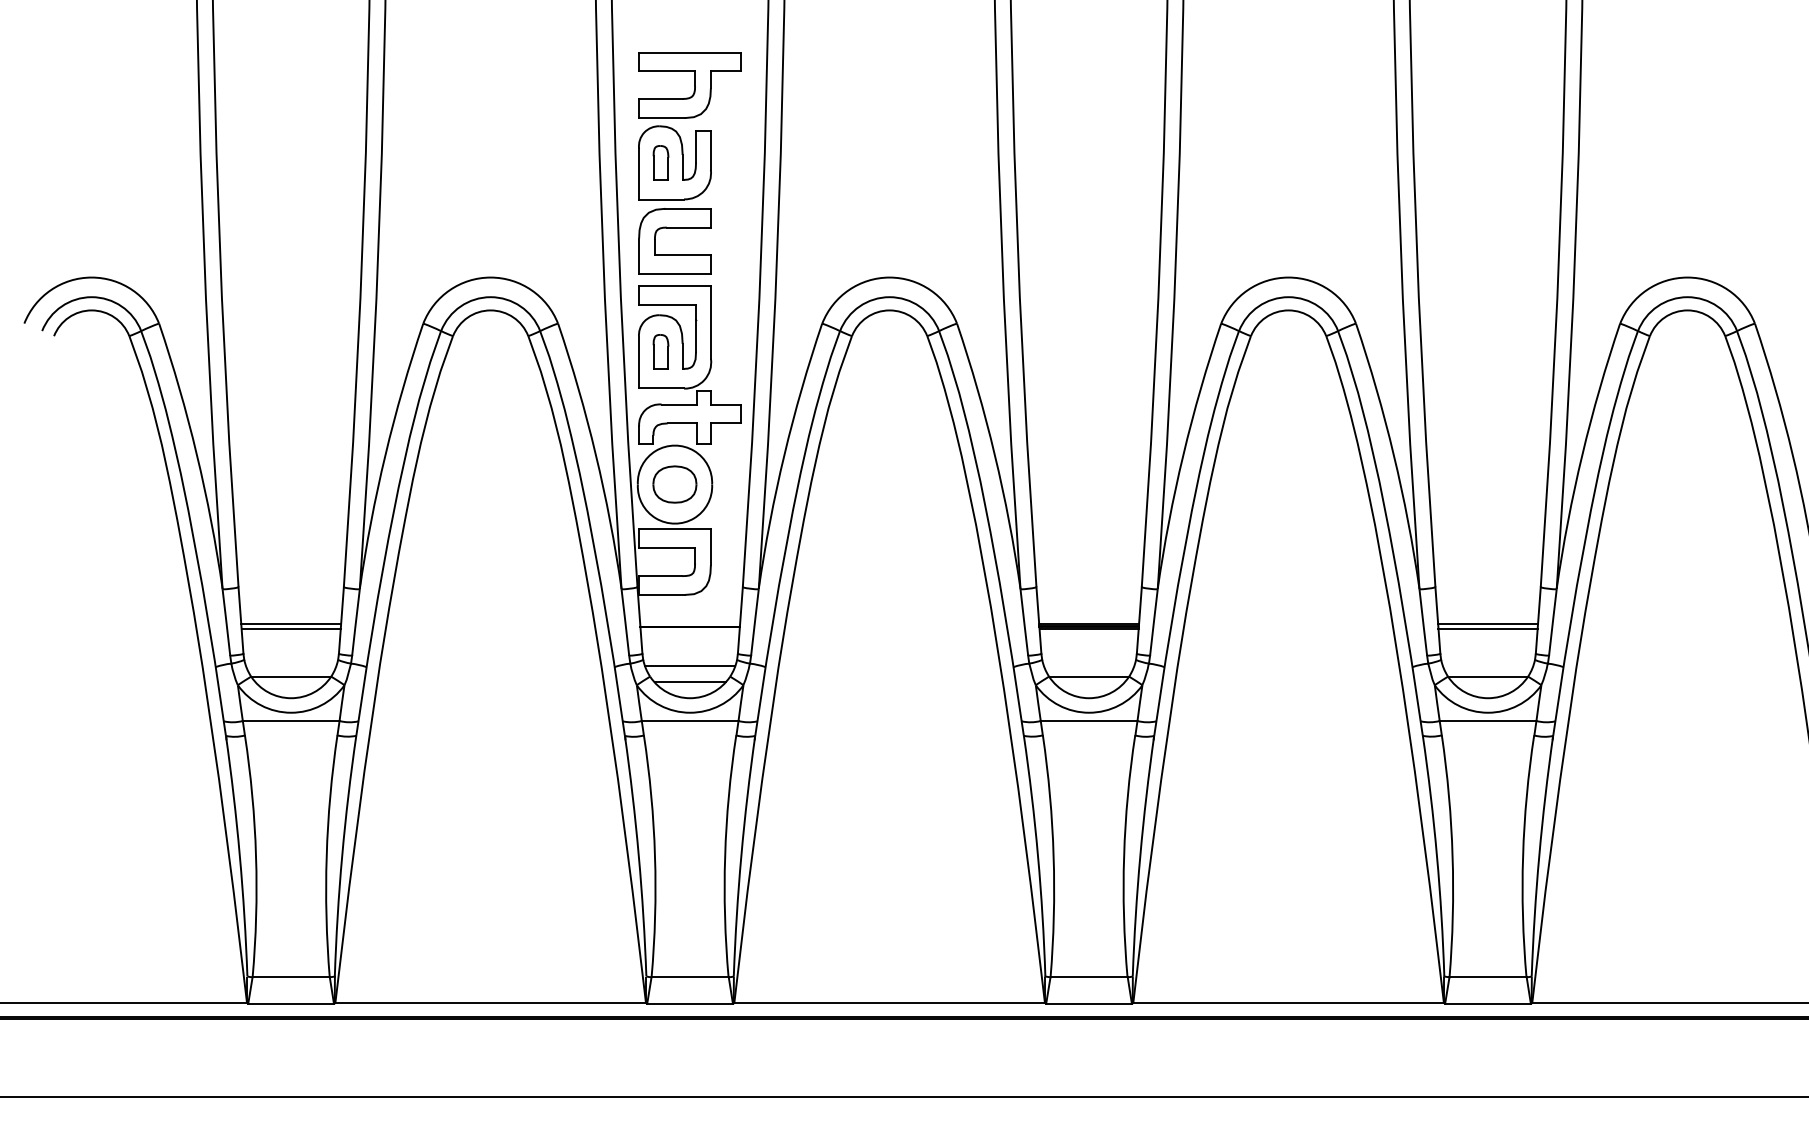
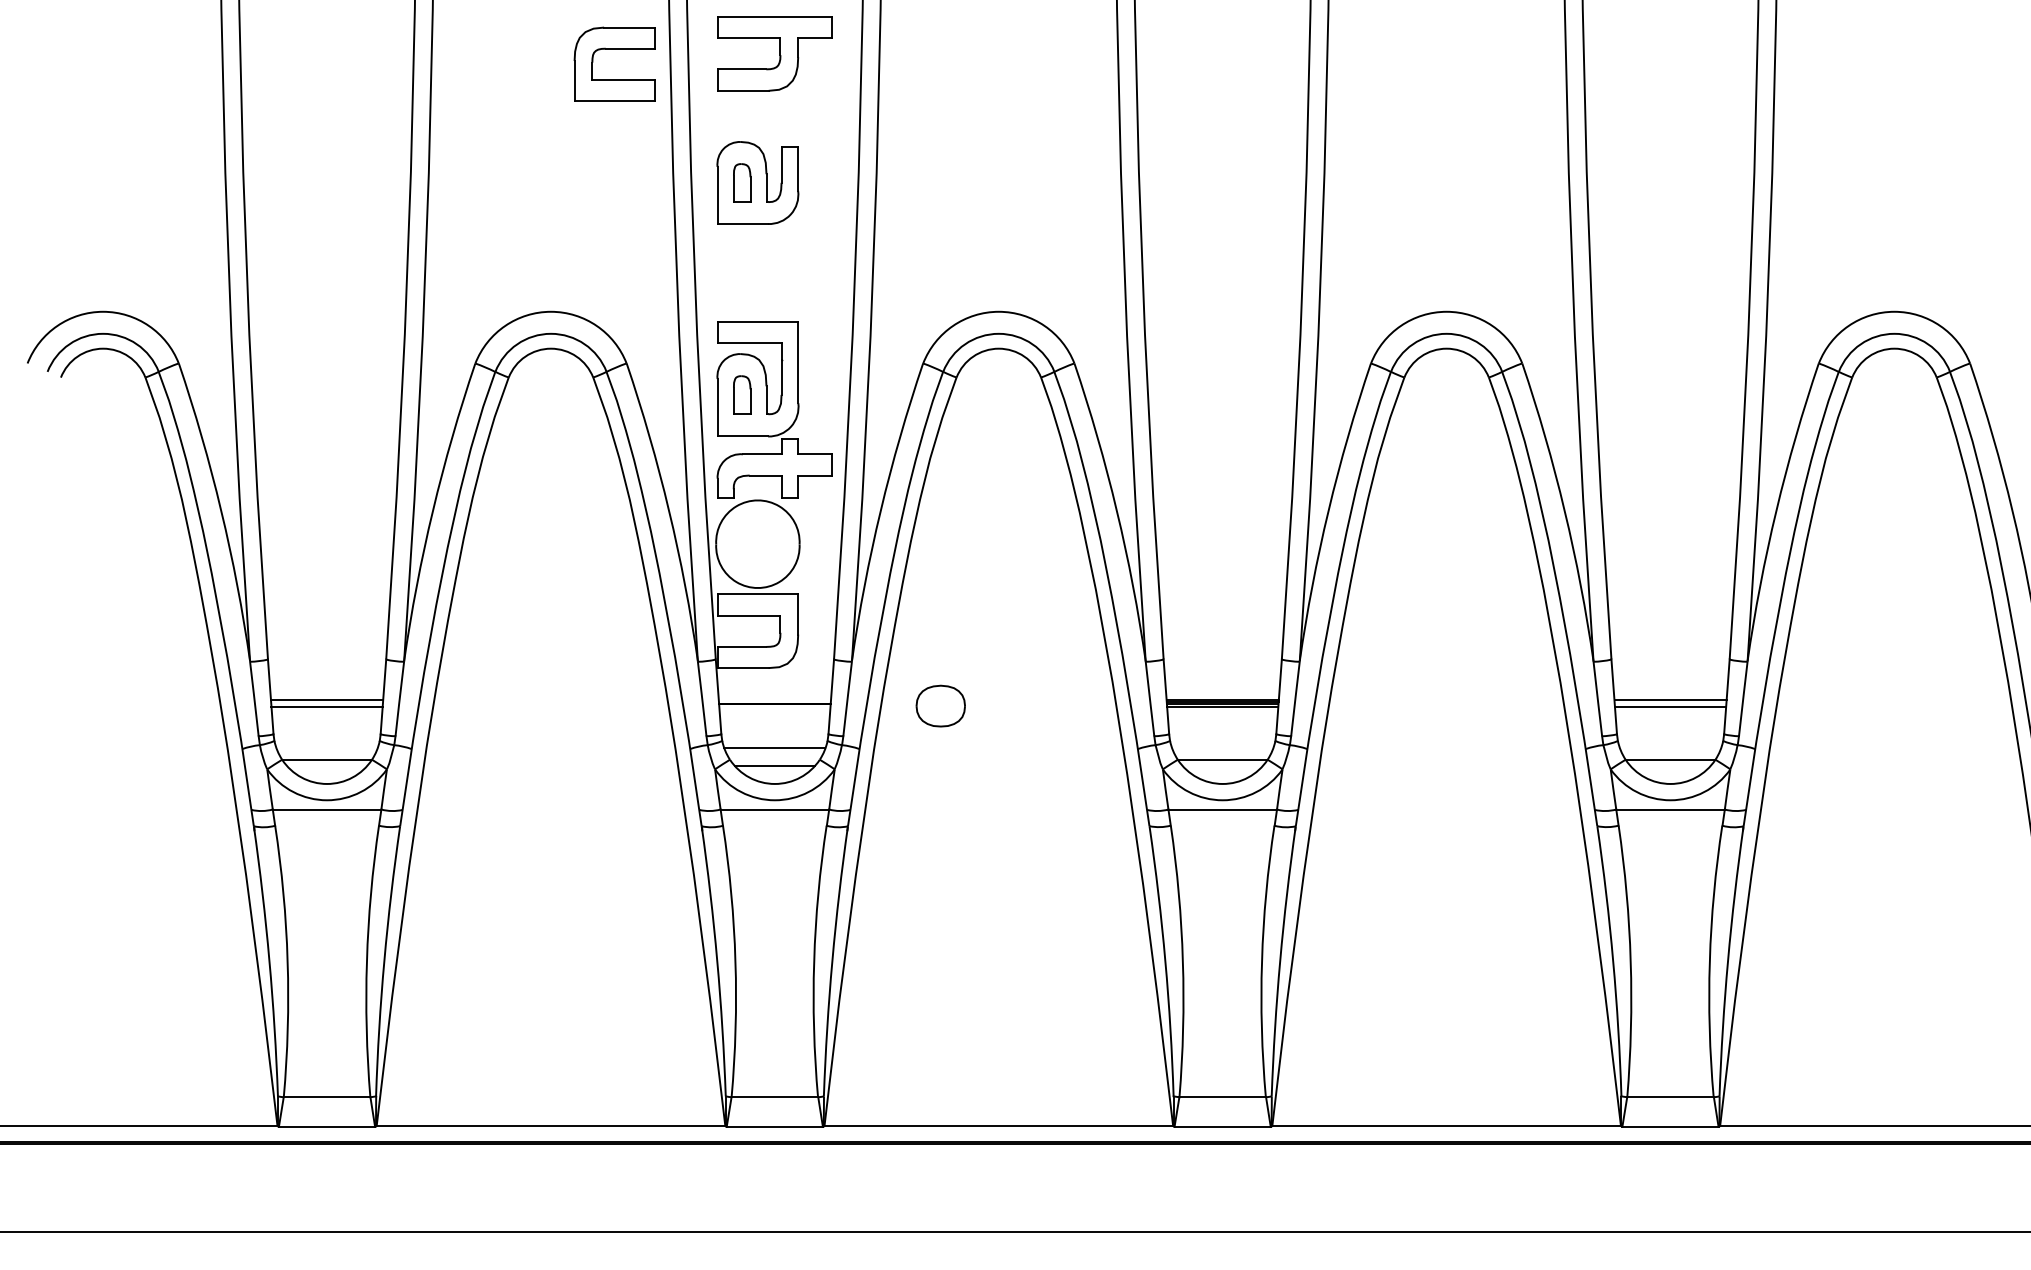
part: (689, 84) -> (774, 53), moved
part: (674, 228) -> (614, 49), moved
part: (674, 483) -> (940, 705), moved

